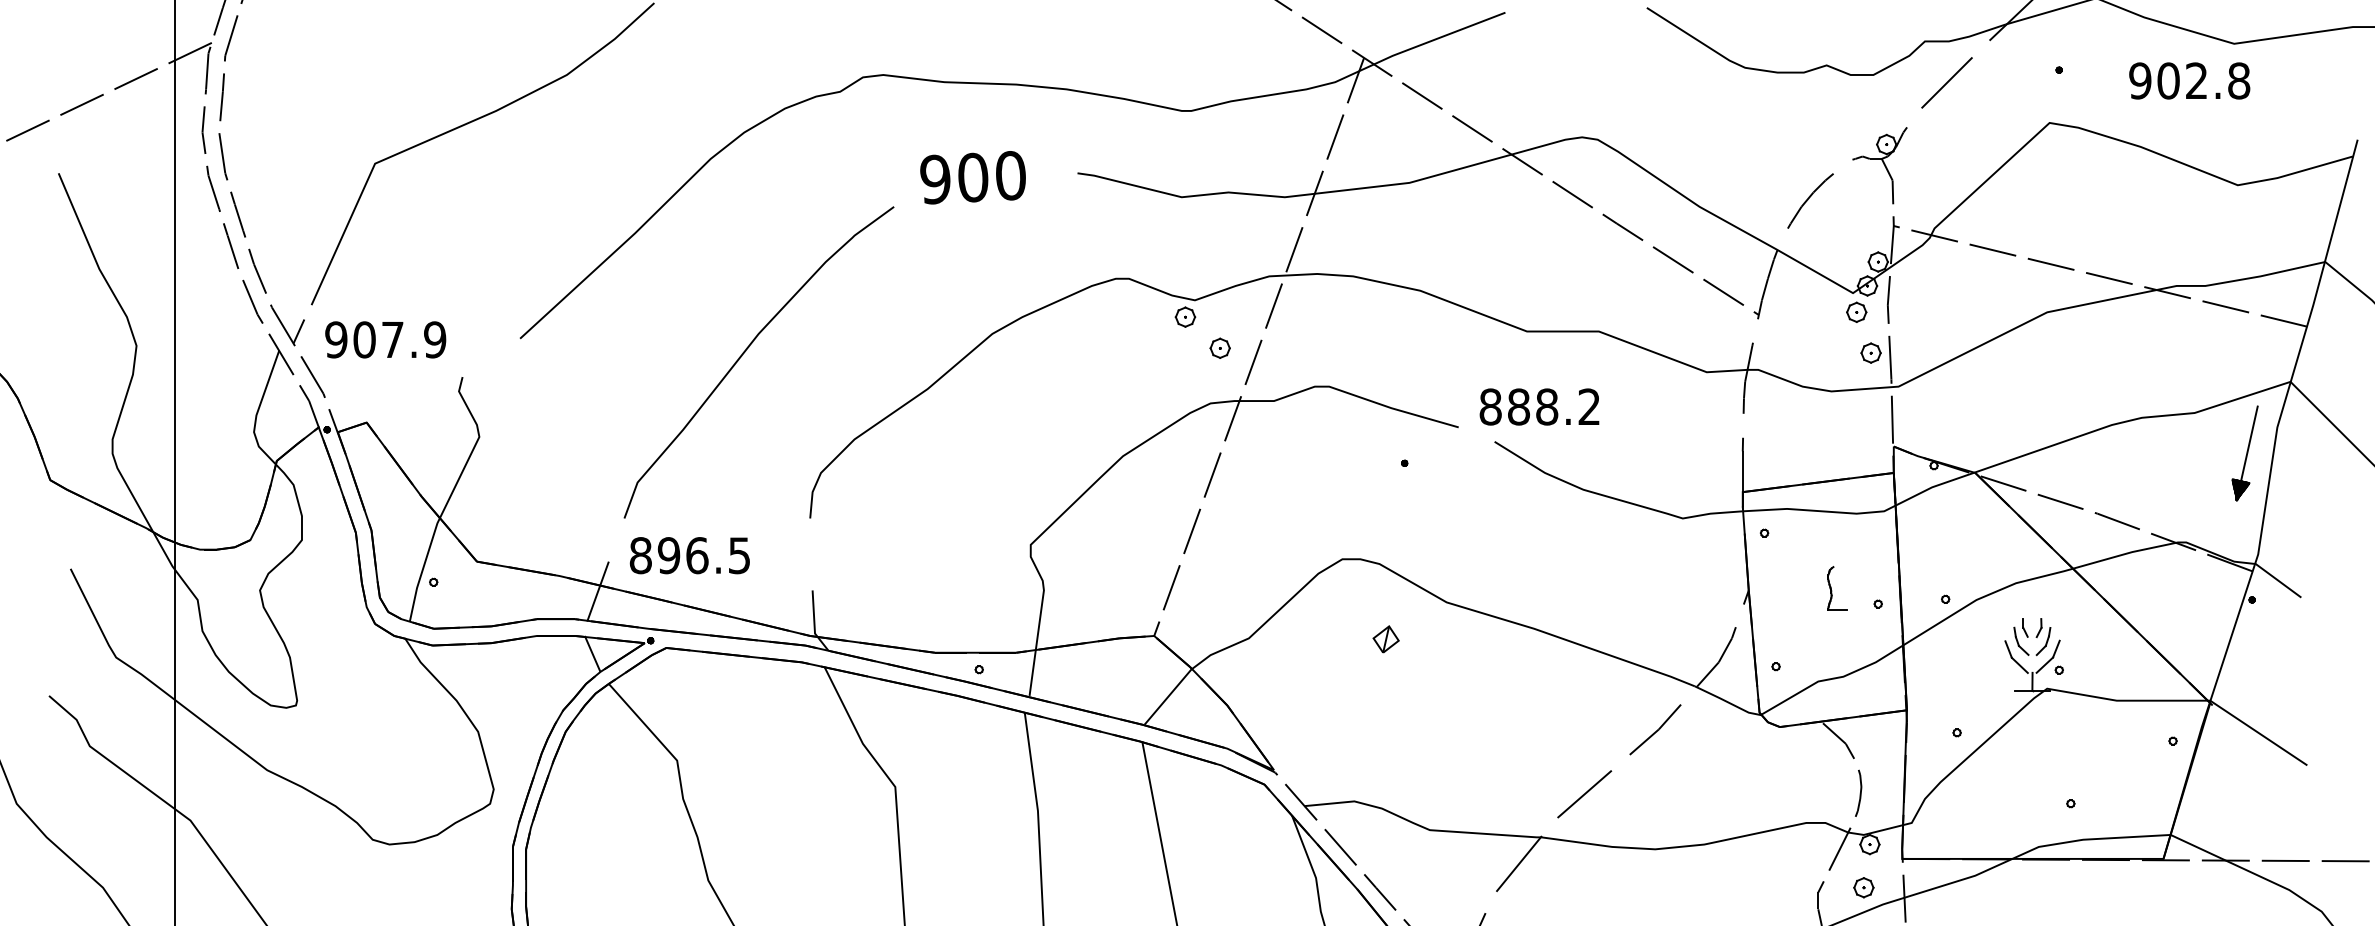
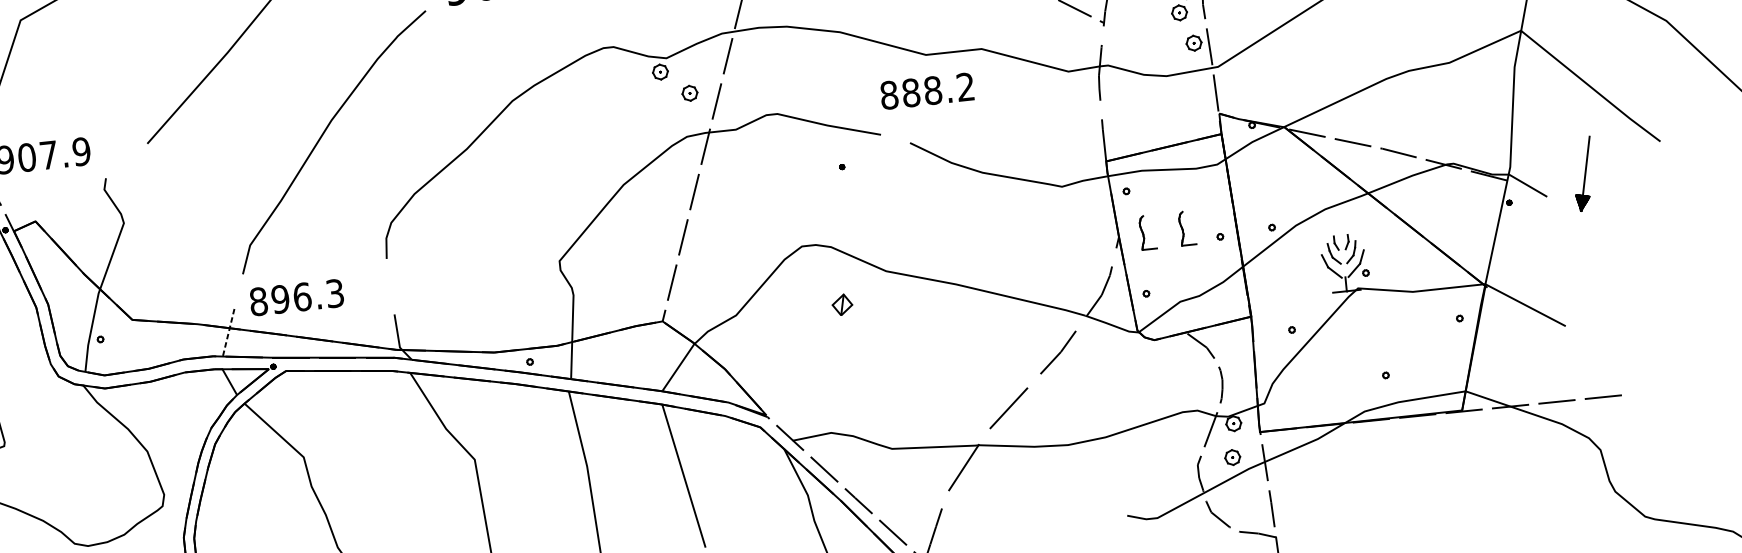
text: (1539, 406) -> (927, 90), moved
part: (2244, 453) -> (1583, 174), moved
text: (739, 555) -> (335, 293), 896.5 -> 896.3
part: (1786, 588) -> (1148, 232), added
line: (598, 591) -> (228, 332), solid -> dashed

